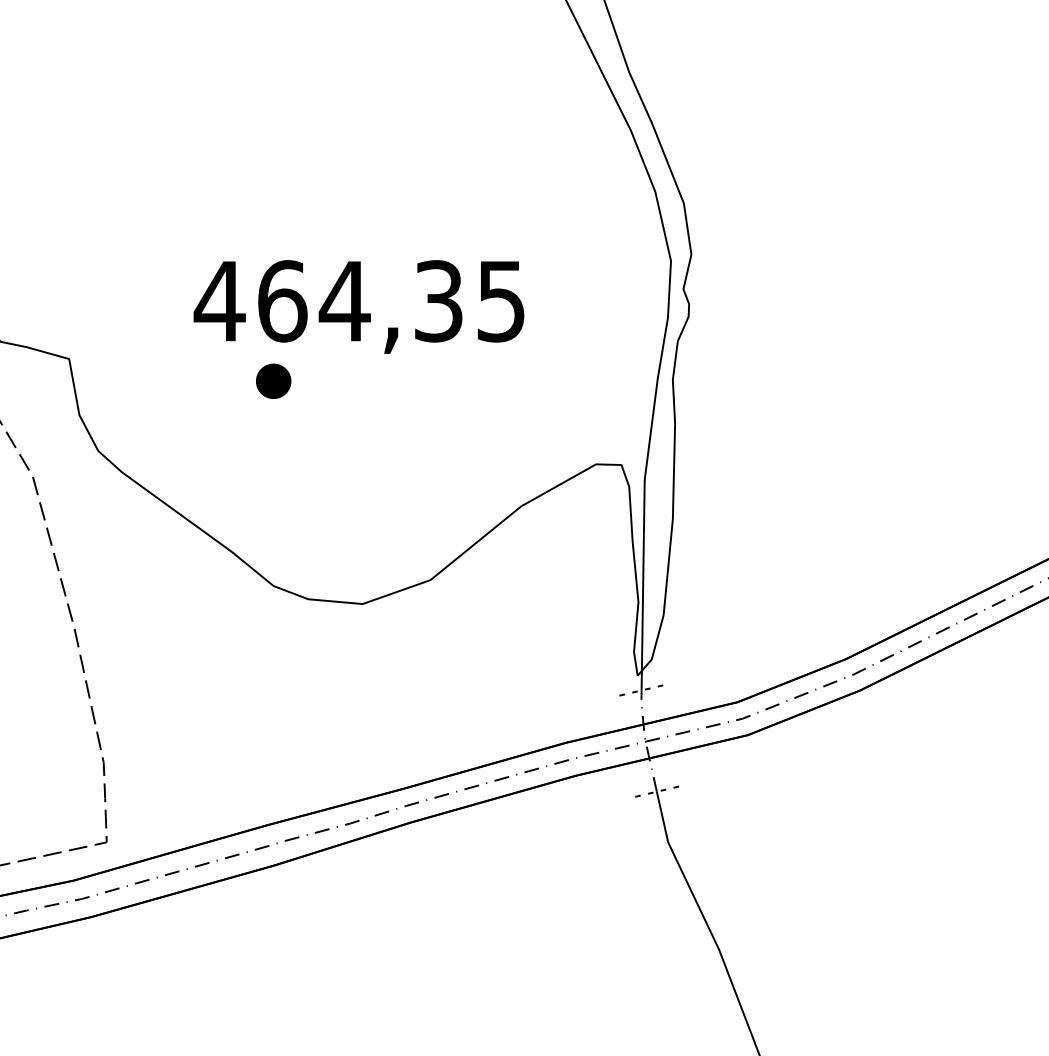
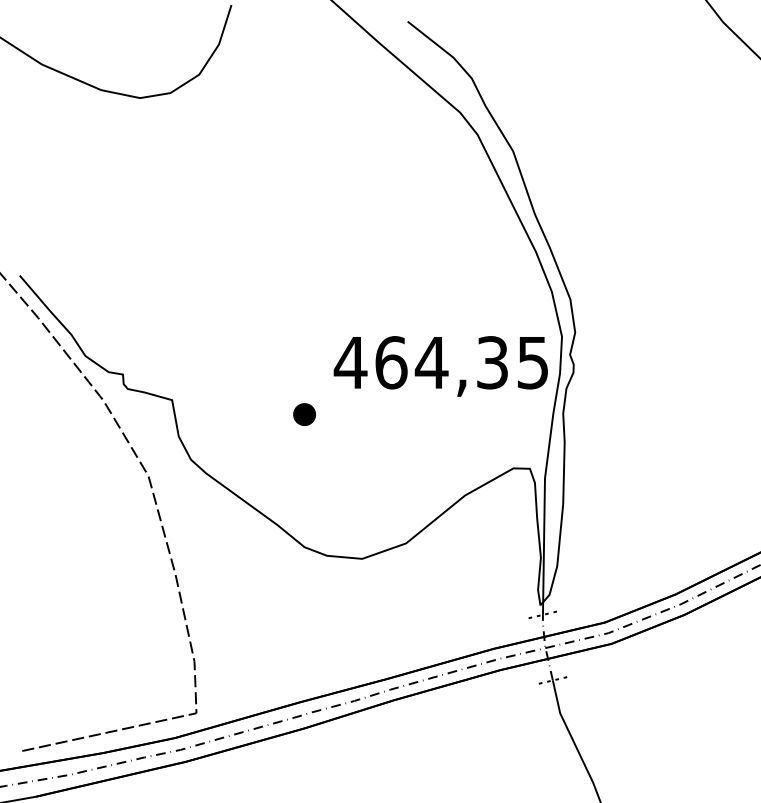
text: (358, 307) -> (440, 366), moved

